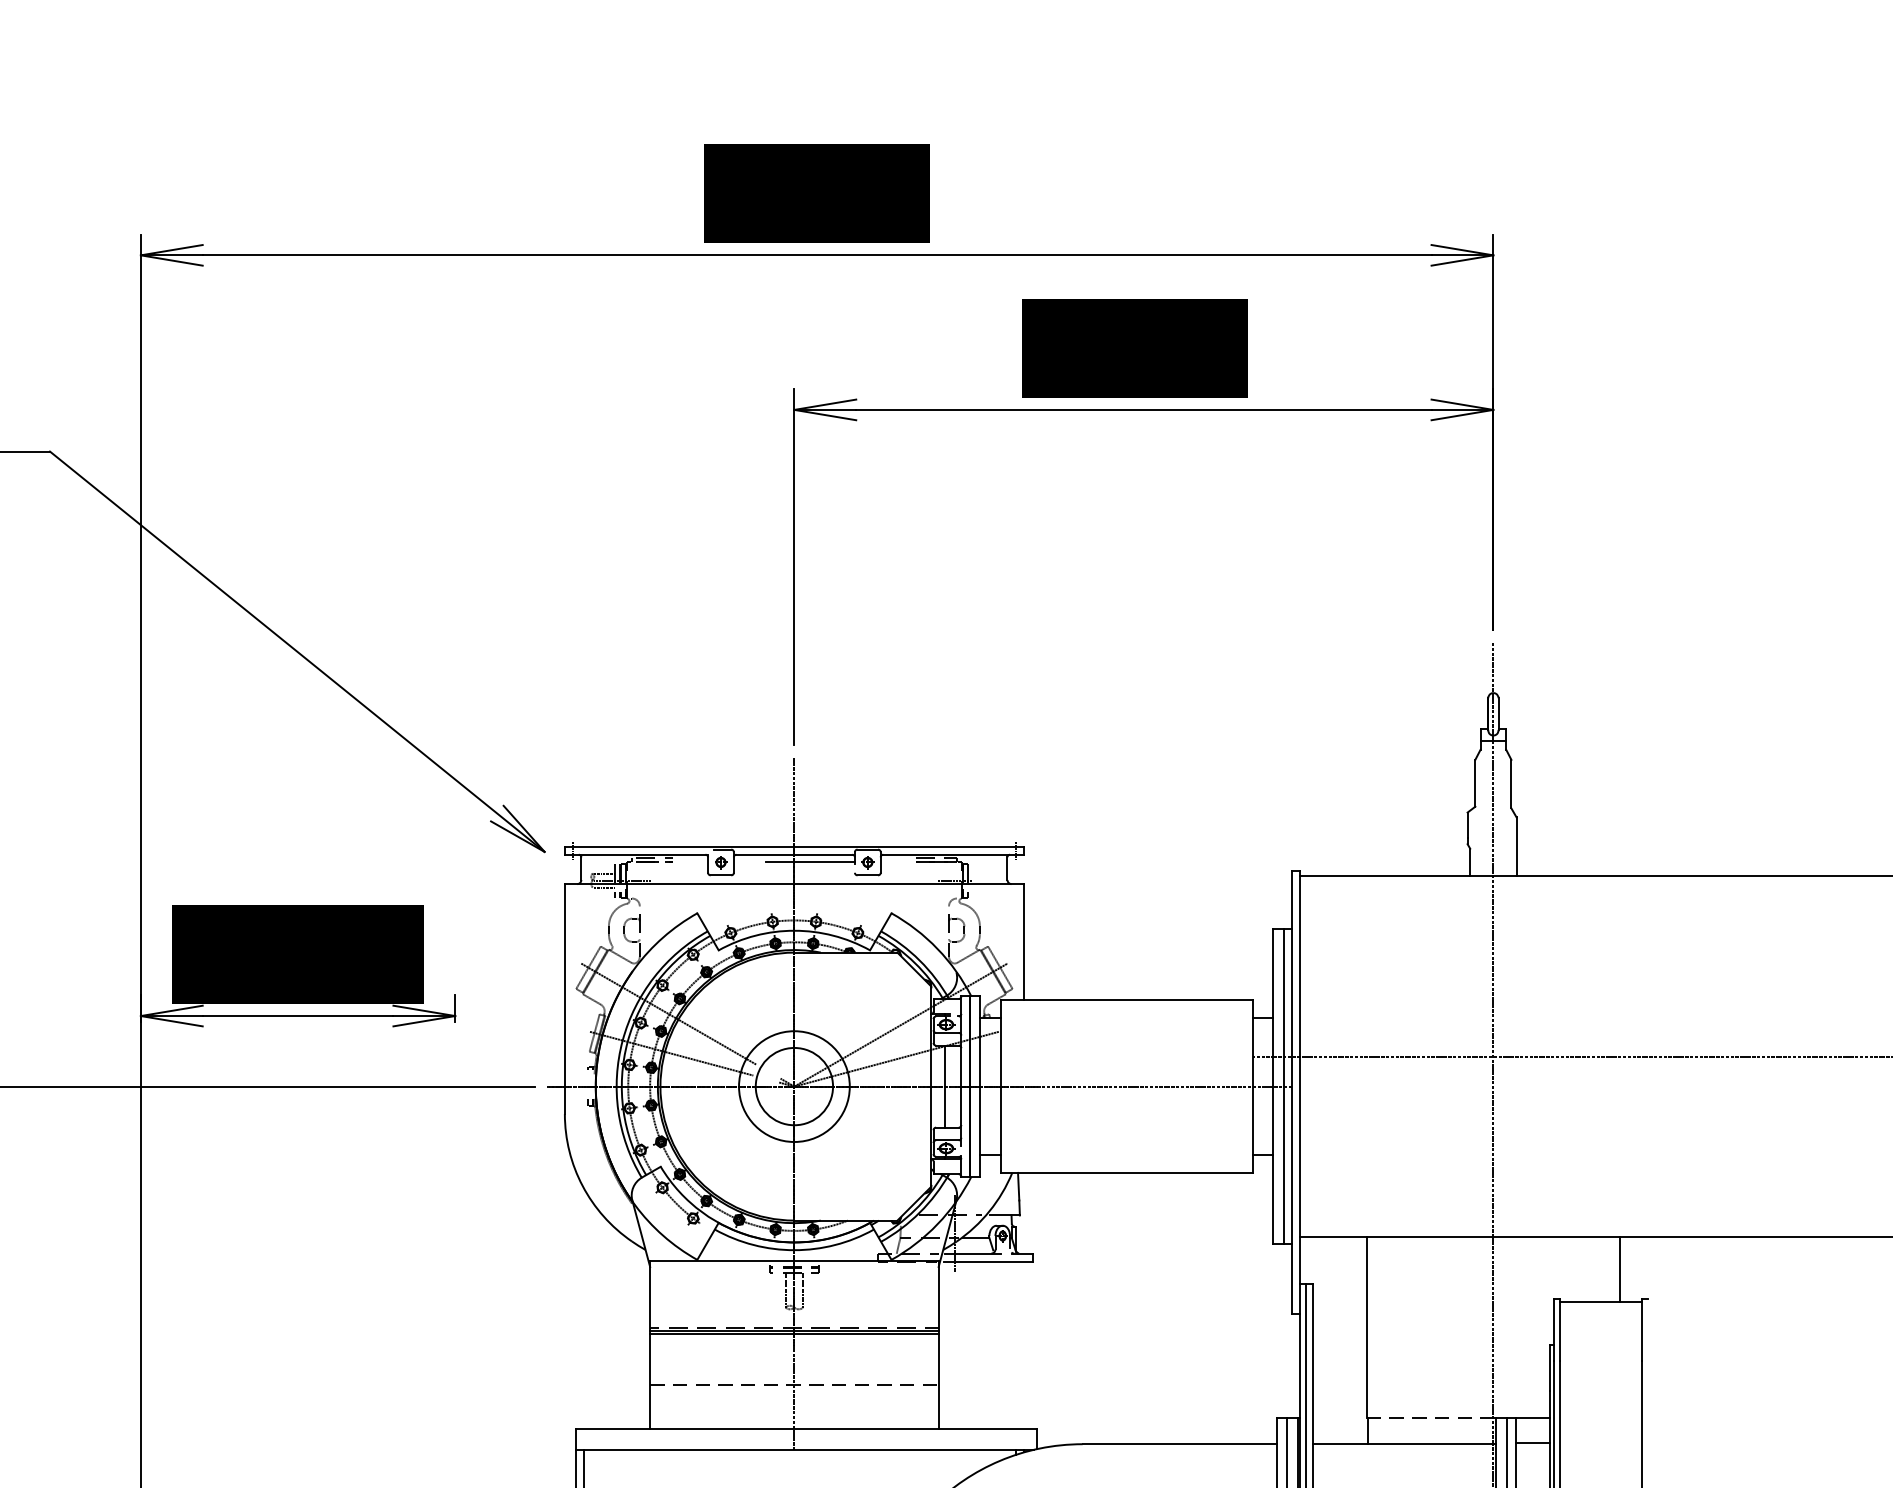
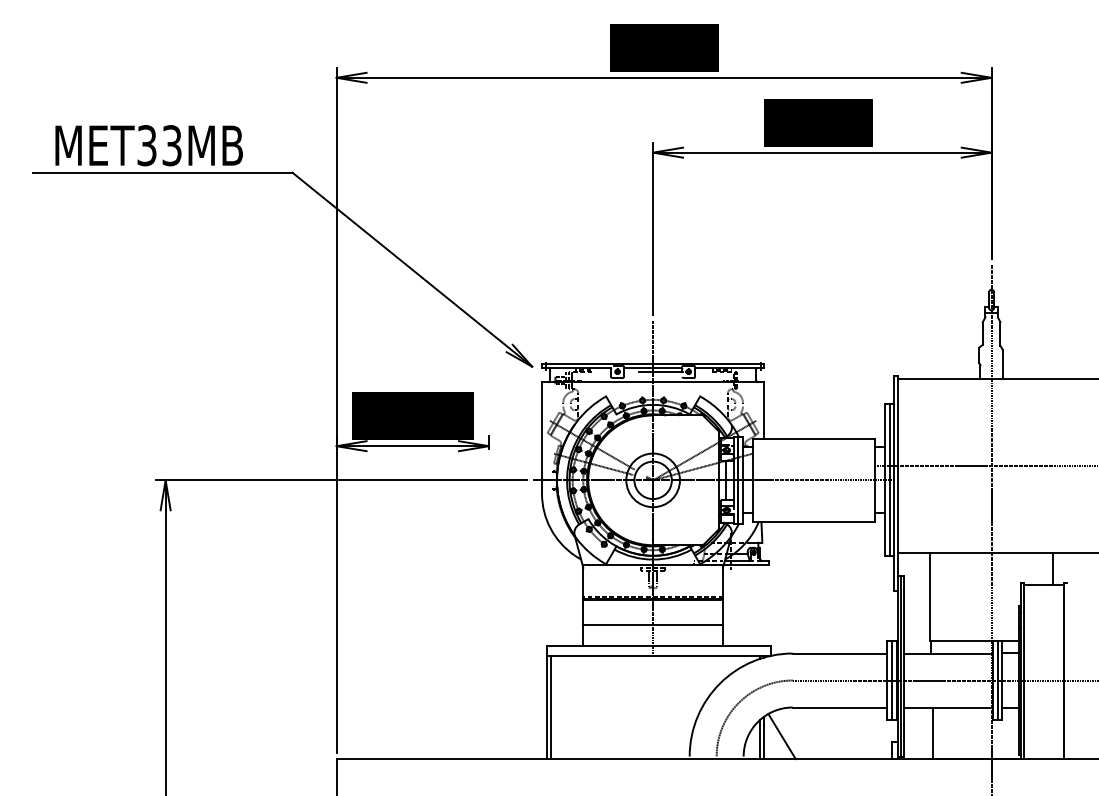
line: (795, 1386) -> (653, 625), dashed -> solid
line: (1433, 1417) -> (962, 640), dashed -> solid

